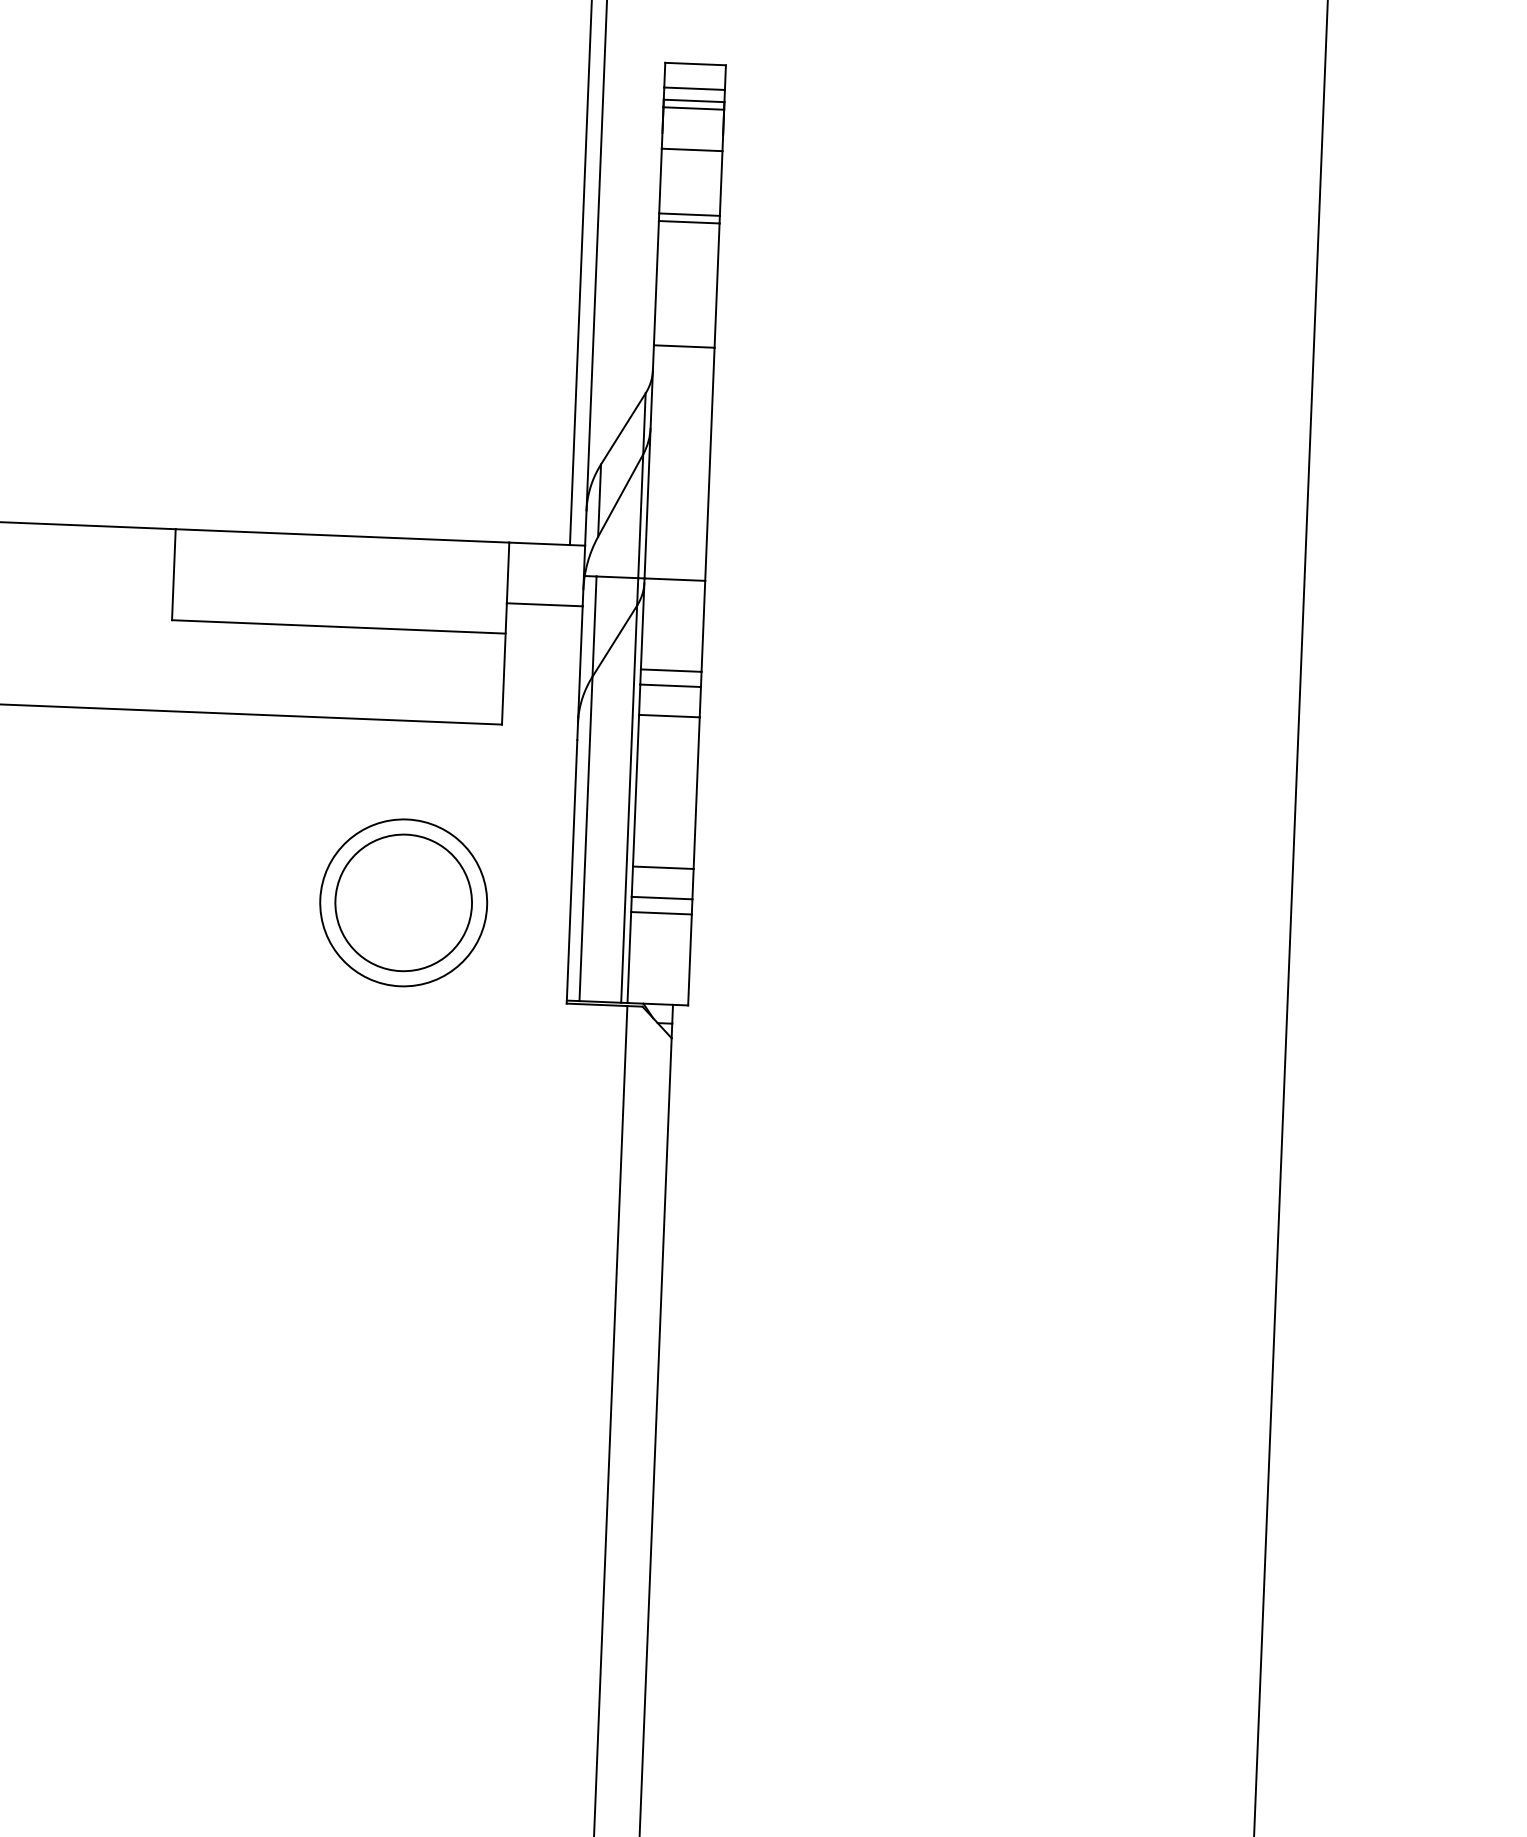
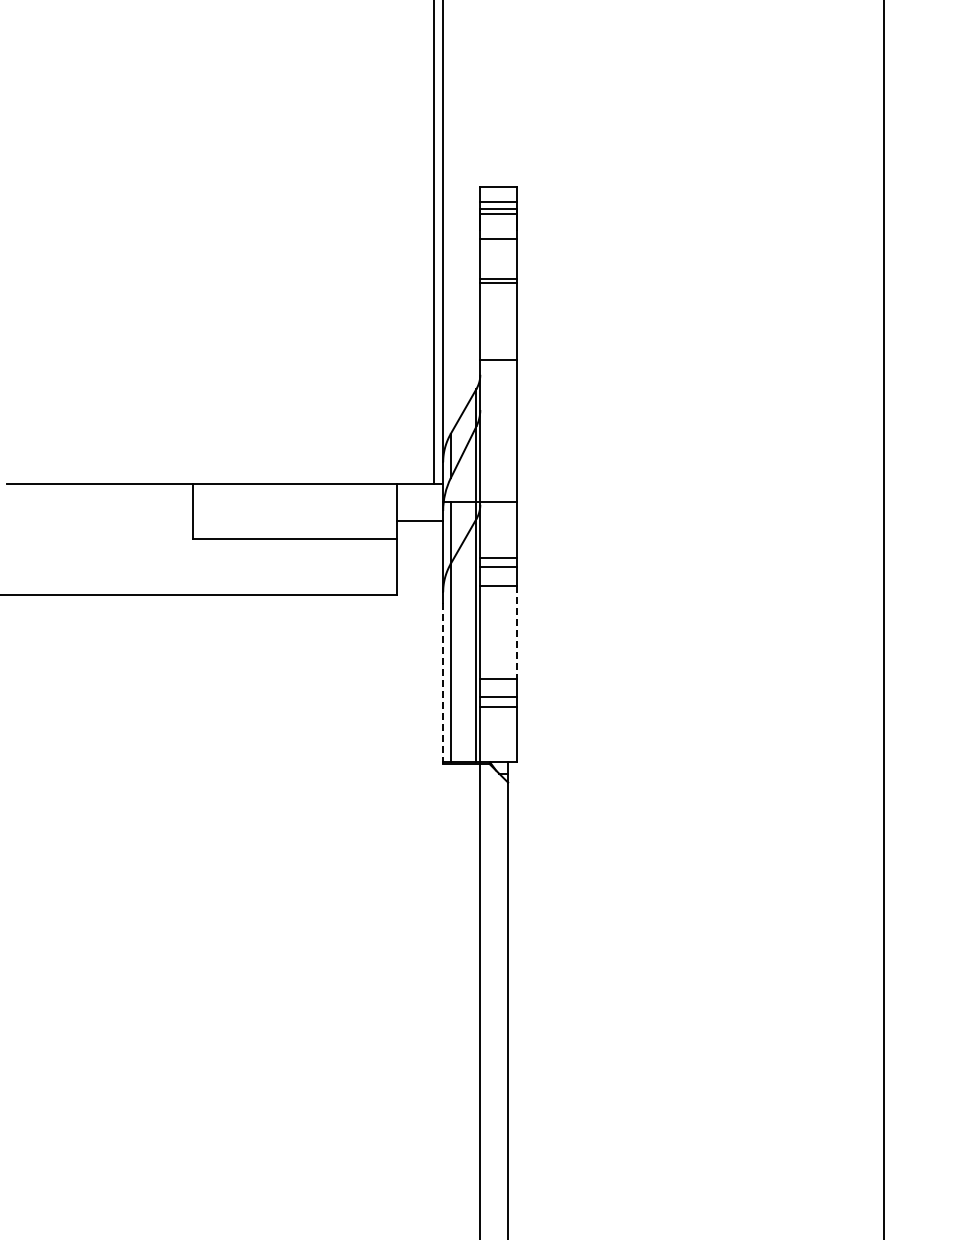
line: (696, 793) -> (517, 632), solid -> dashed
line: (572, 872) -> (443, 683), solid -> dashed
part: (402, 902) -> (340, 706), removed

